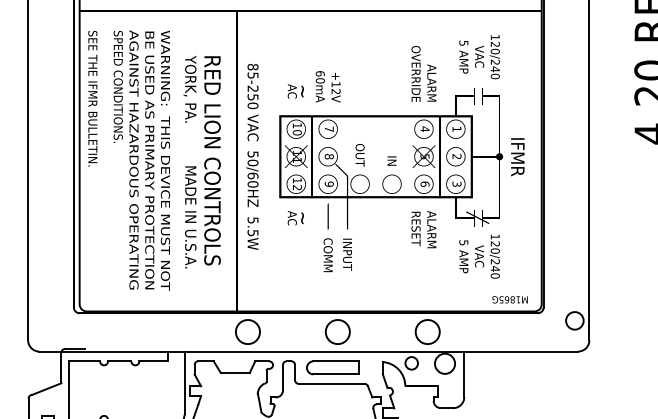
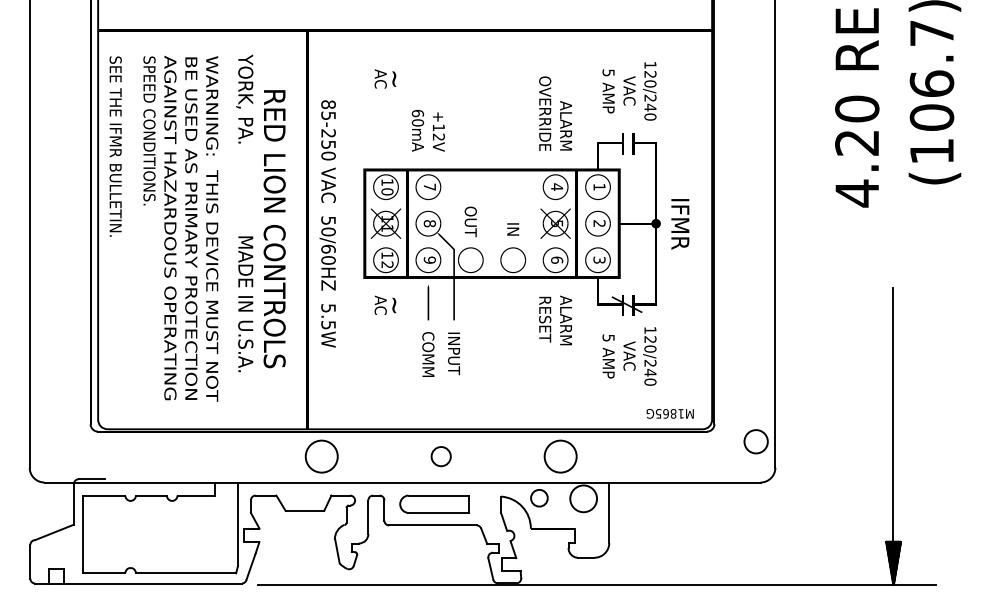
text: (189, 88) -> (244, 98), moved
text: (295, 91) -> (385, 78), moved
circle: (338, 331) -> (441, 456), size x0.6

